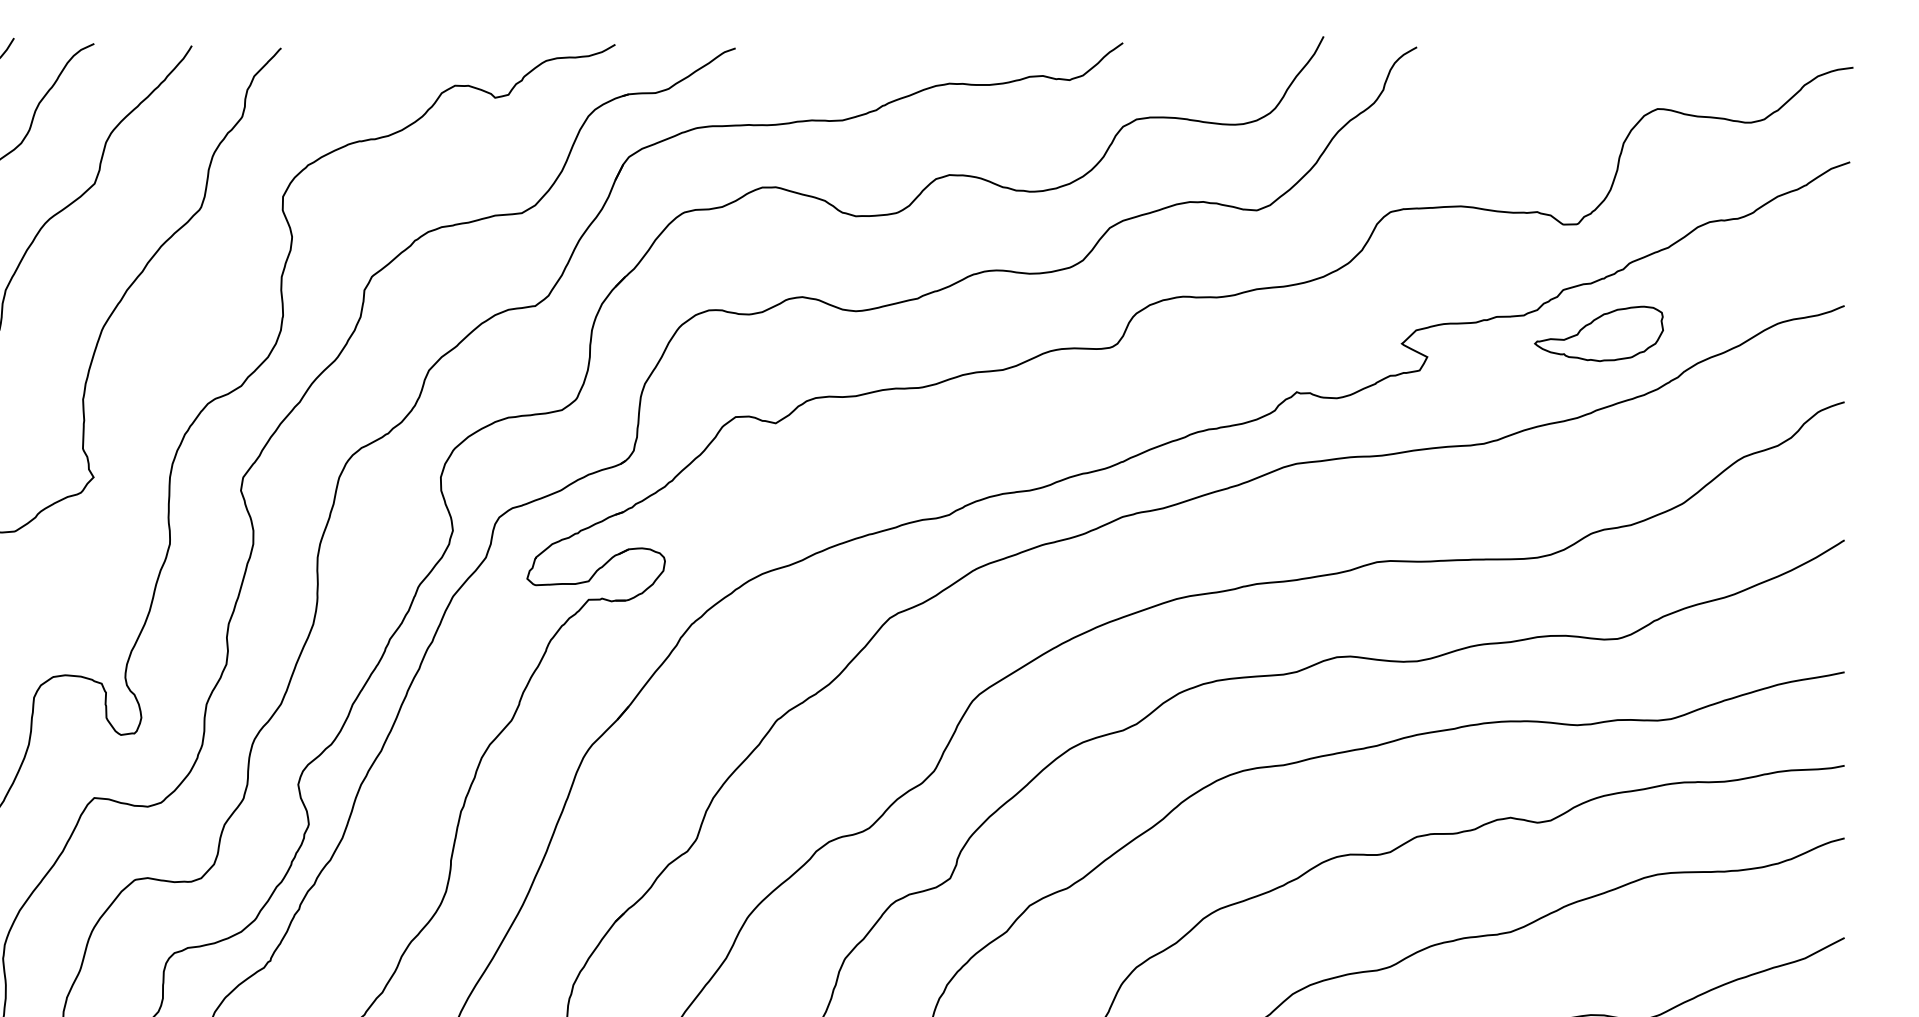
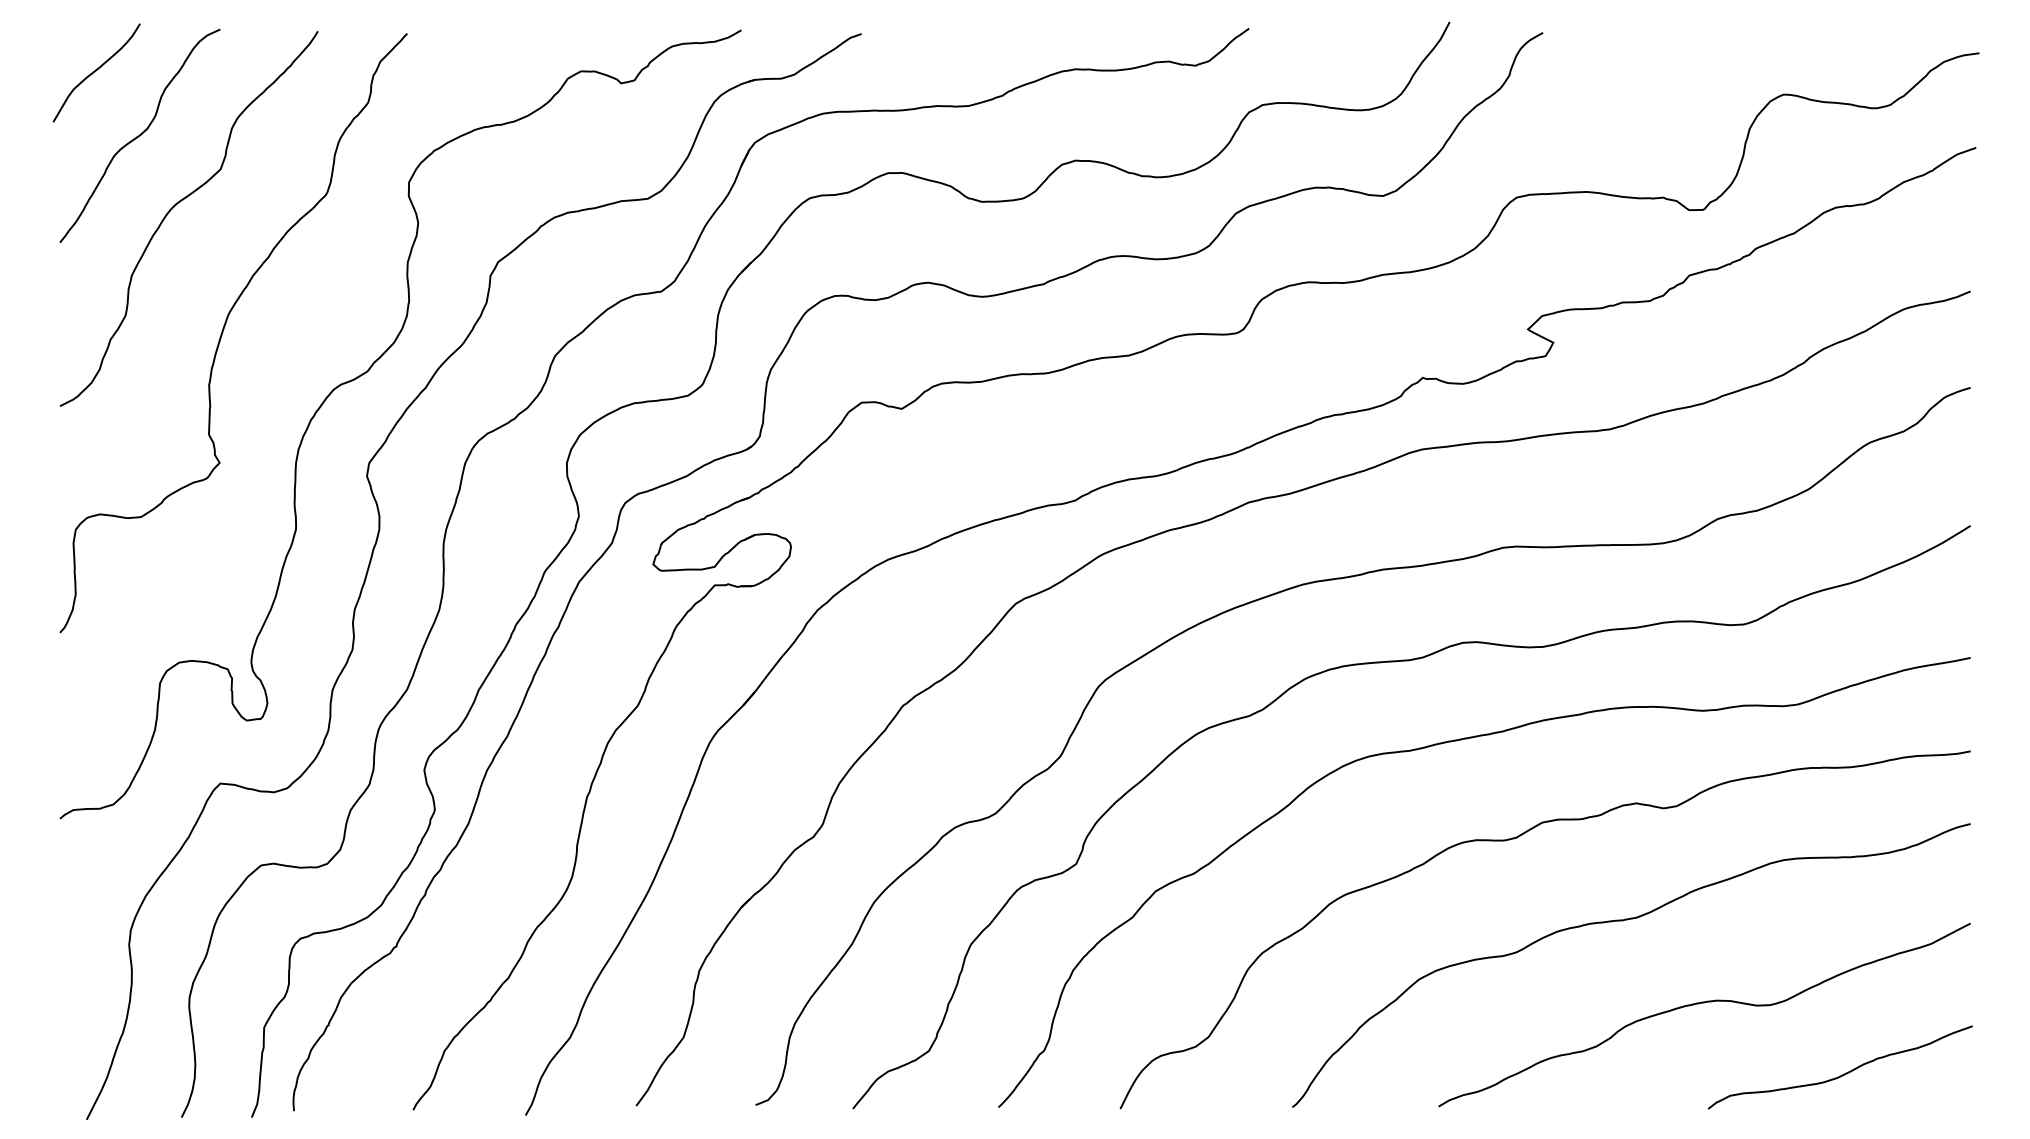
part: (1598, 333) -> (1724, 319), removed

